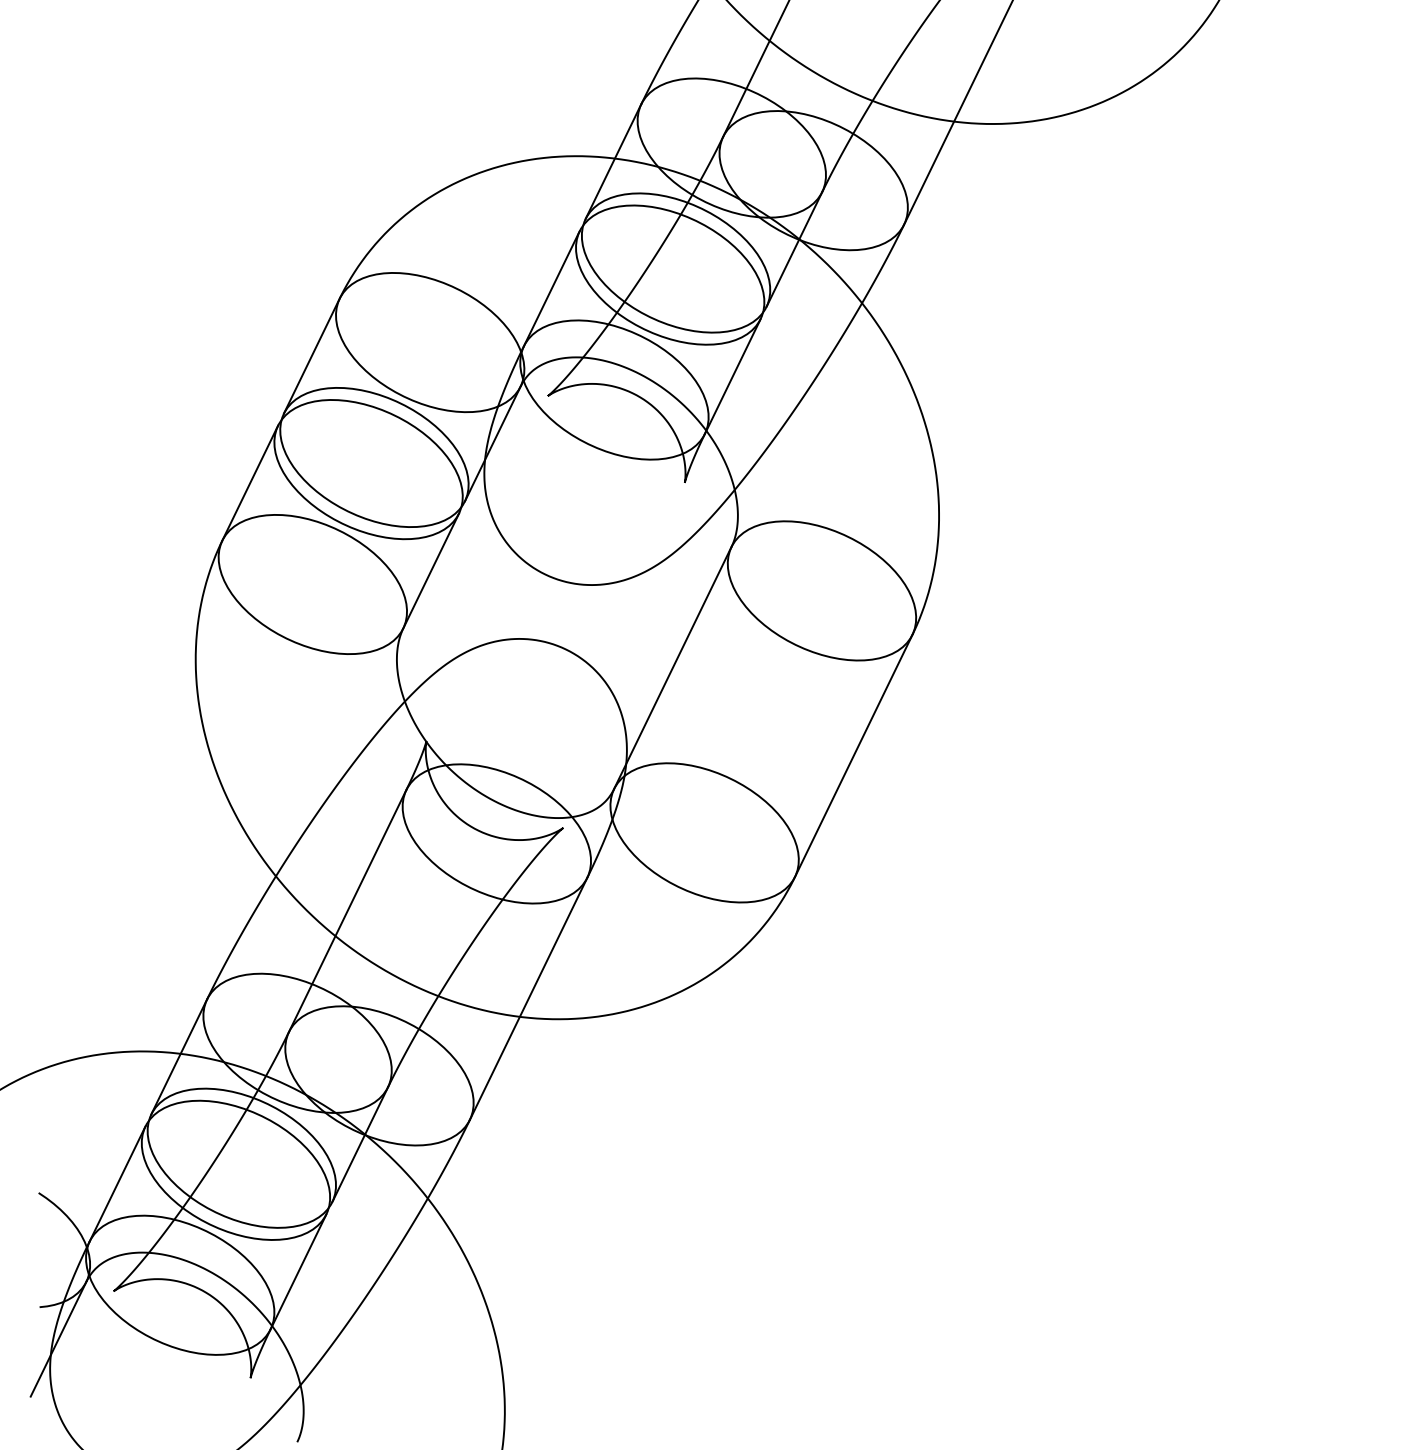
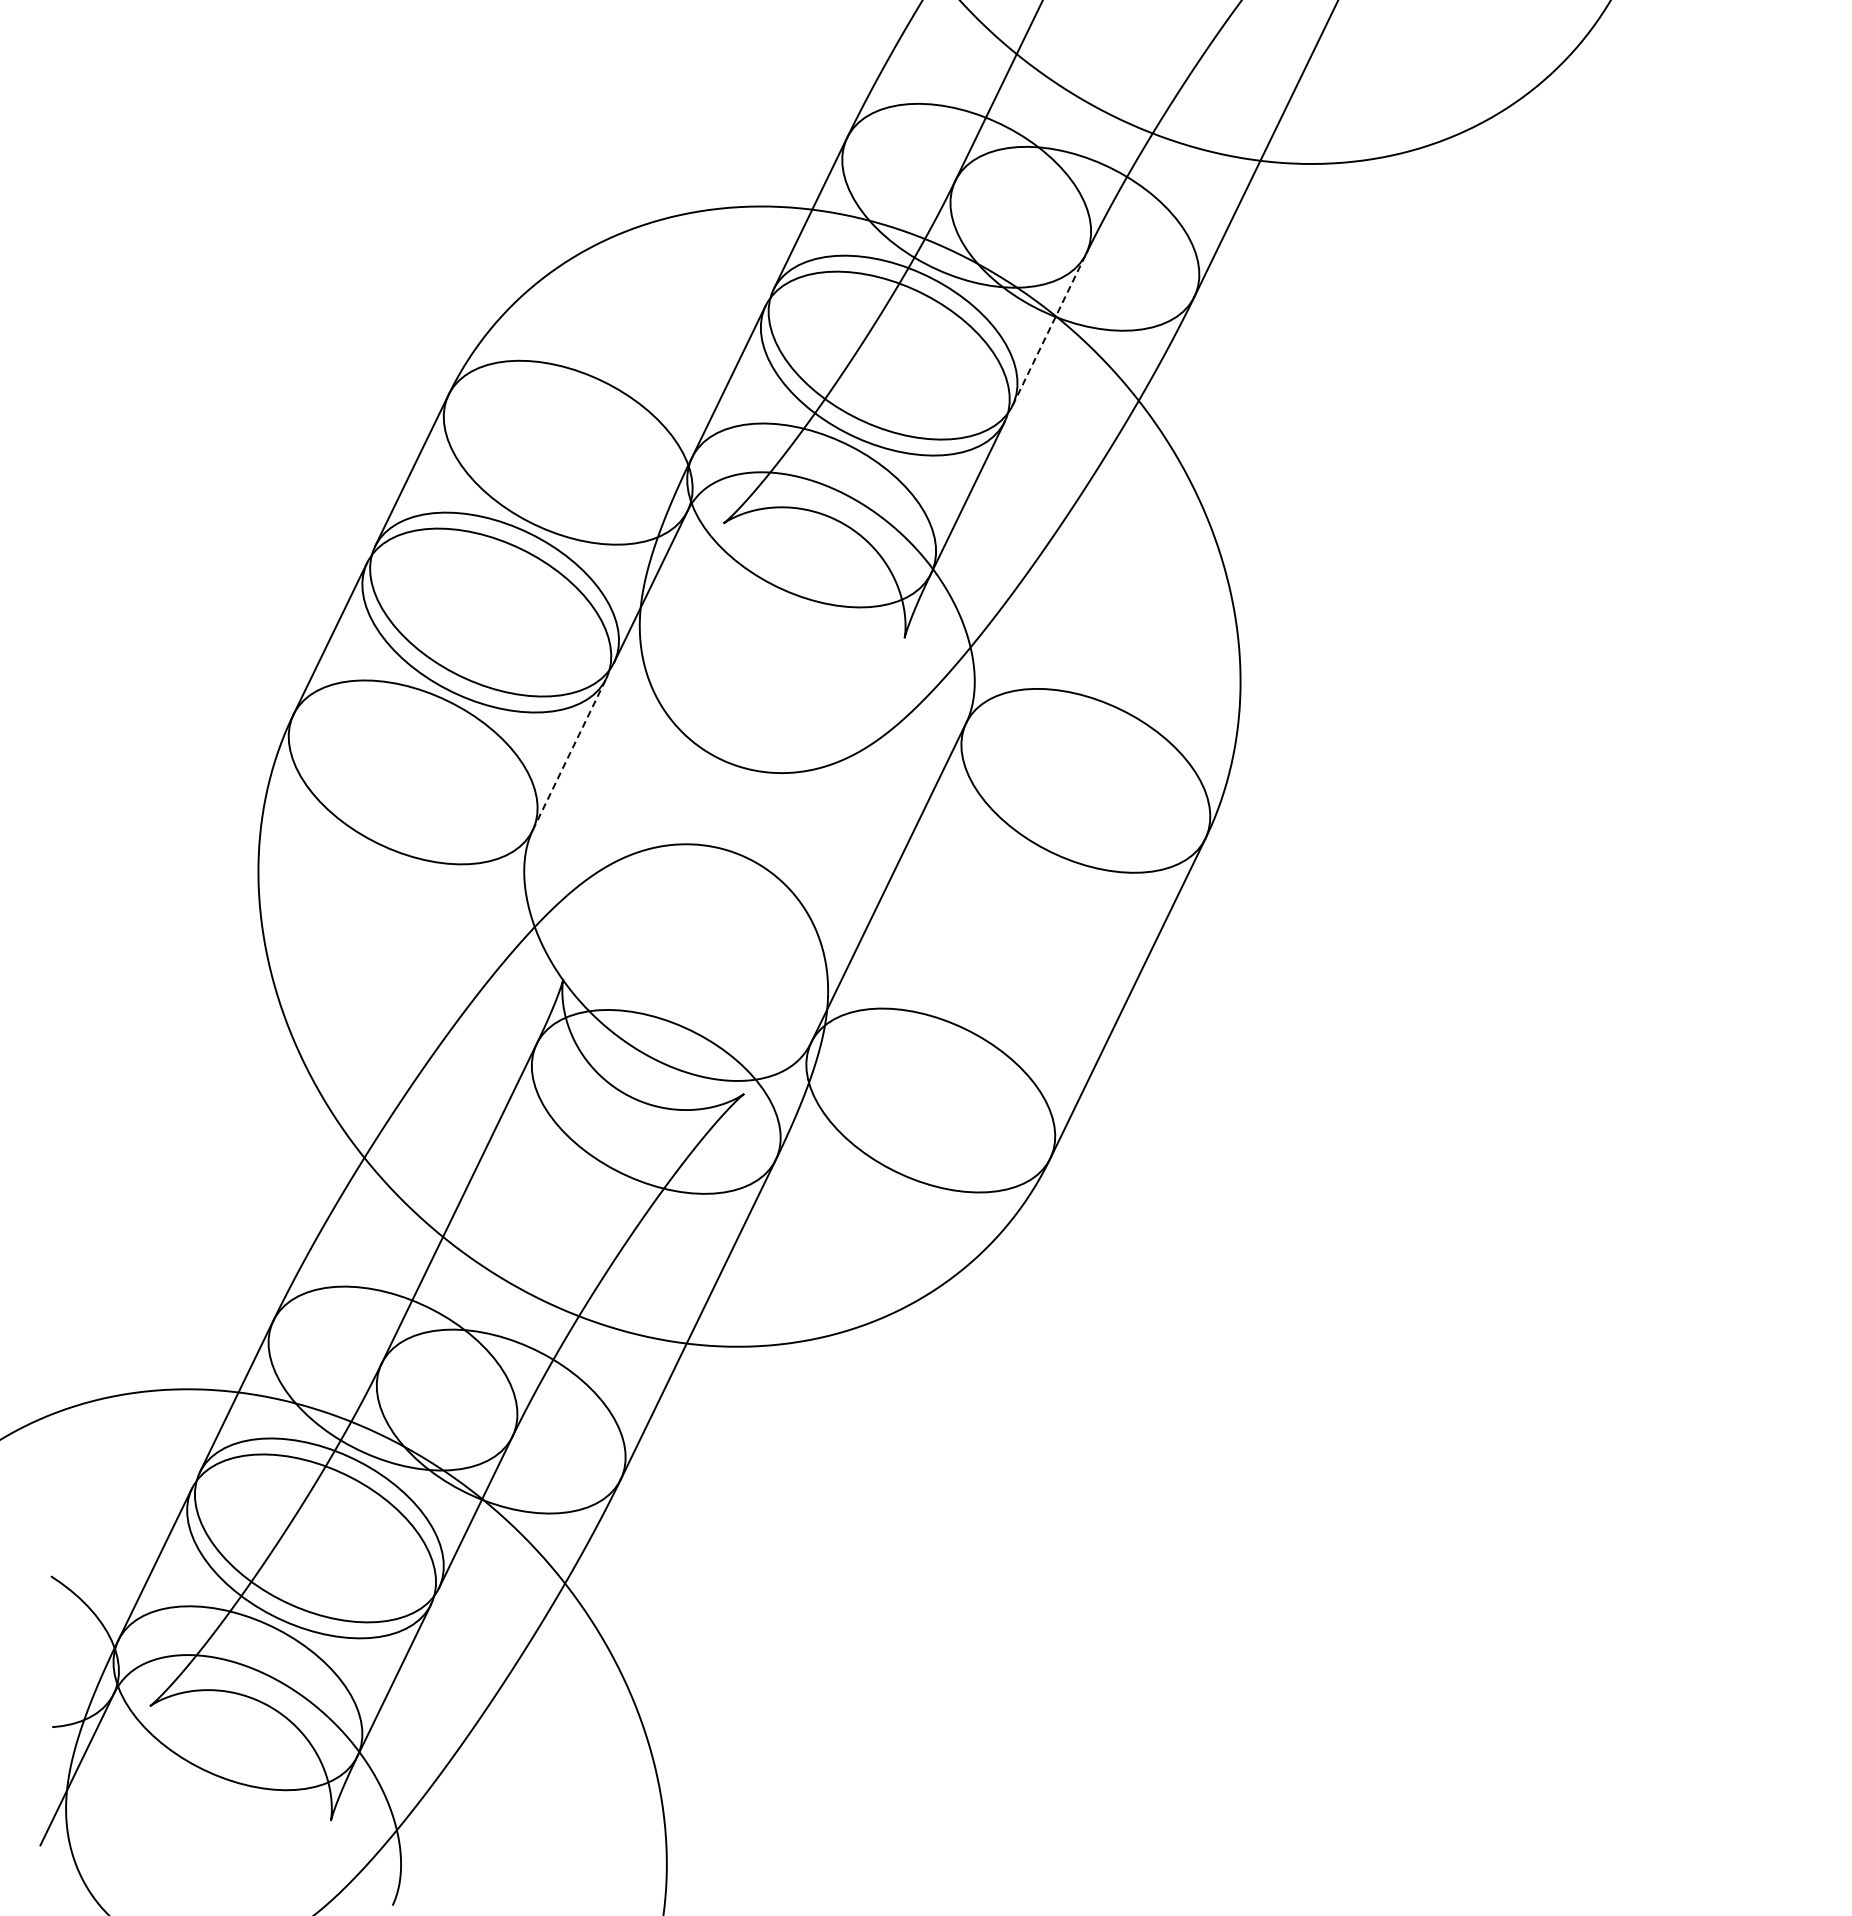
line: (794, 249) -> (1049, 329), solid -> dashed
line: (431, 570) -> (569, 754), solid -> dashed

